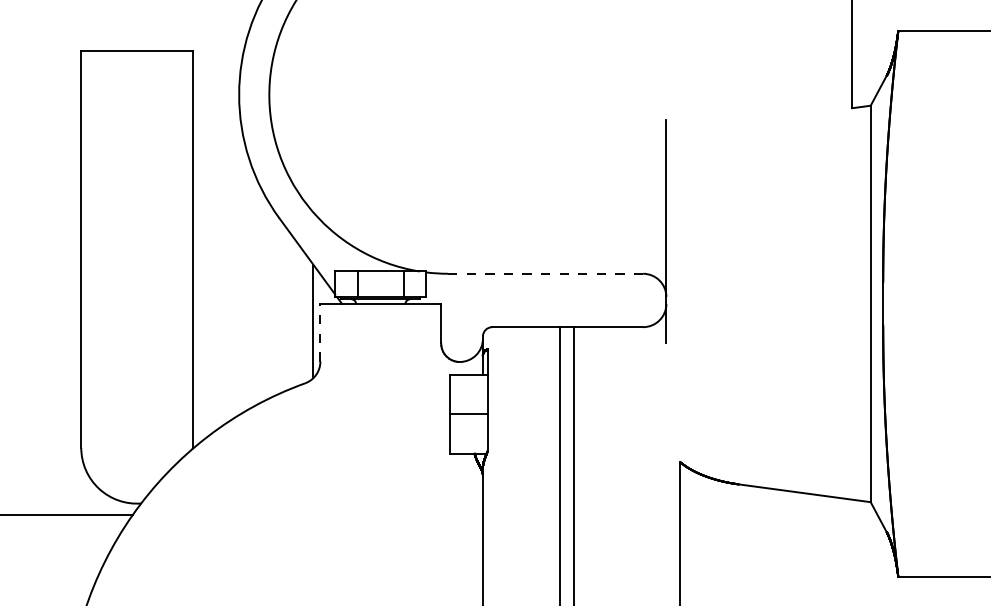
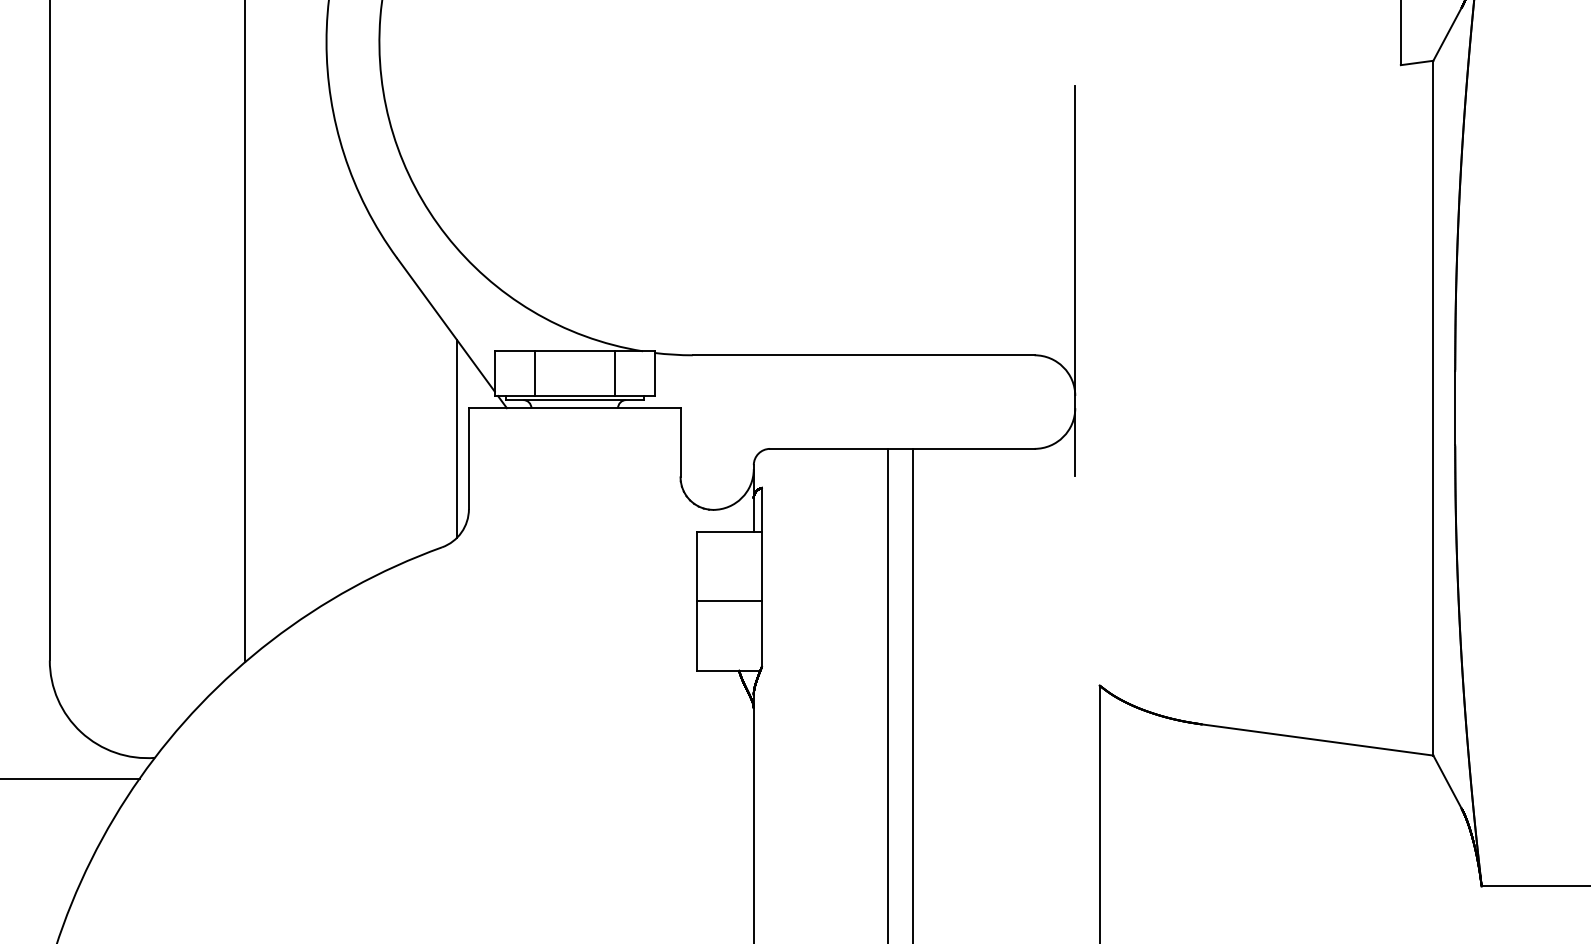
line: (545, 273) -> (863, 354), dashed -> solid
line: (320, 332) -> (469, 458), dashed -> solid

